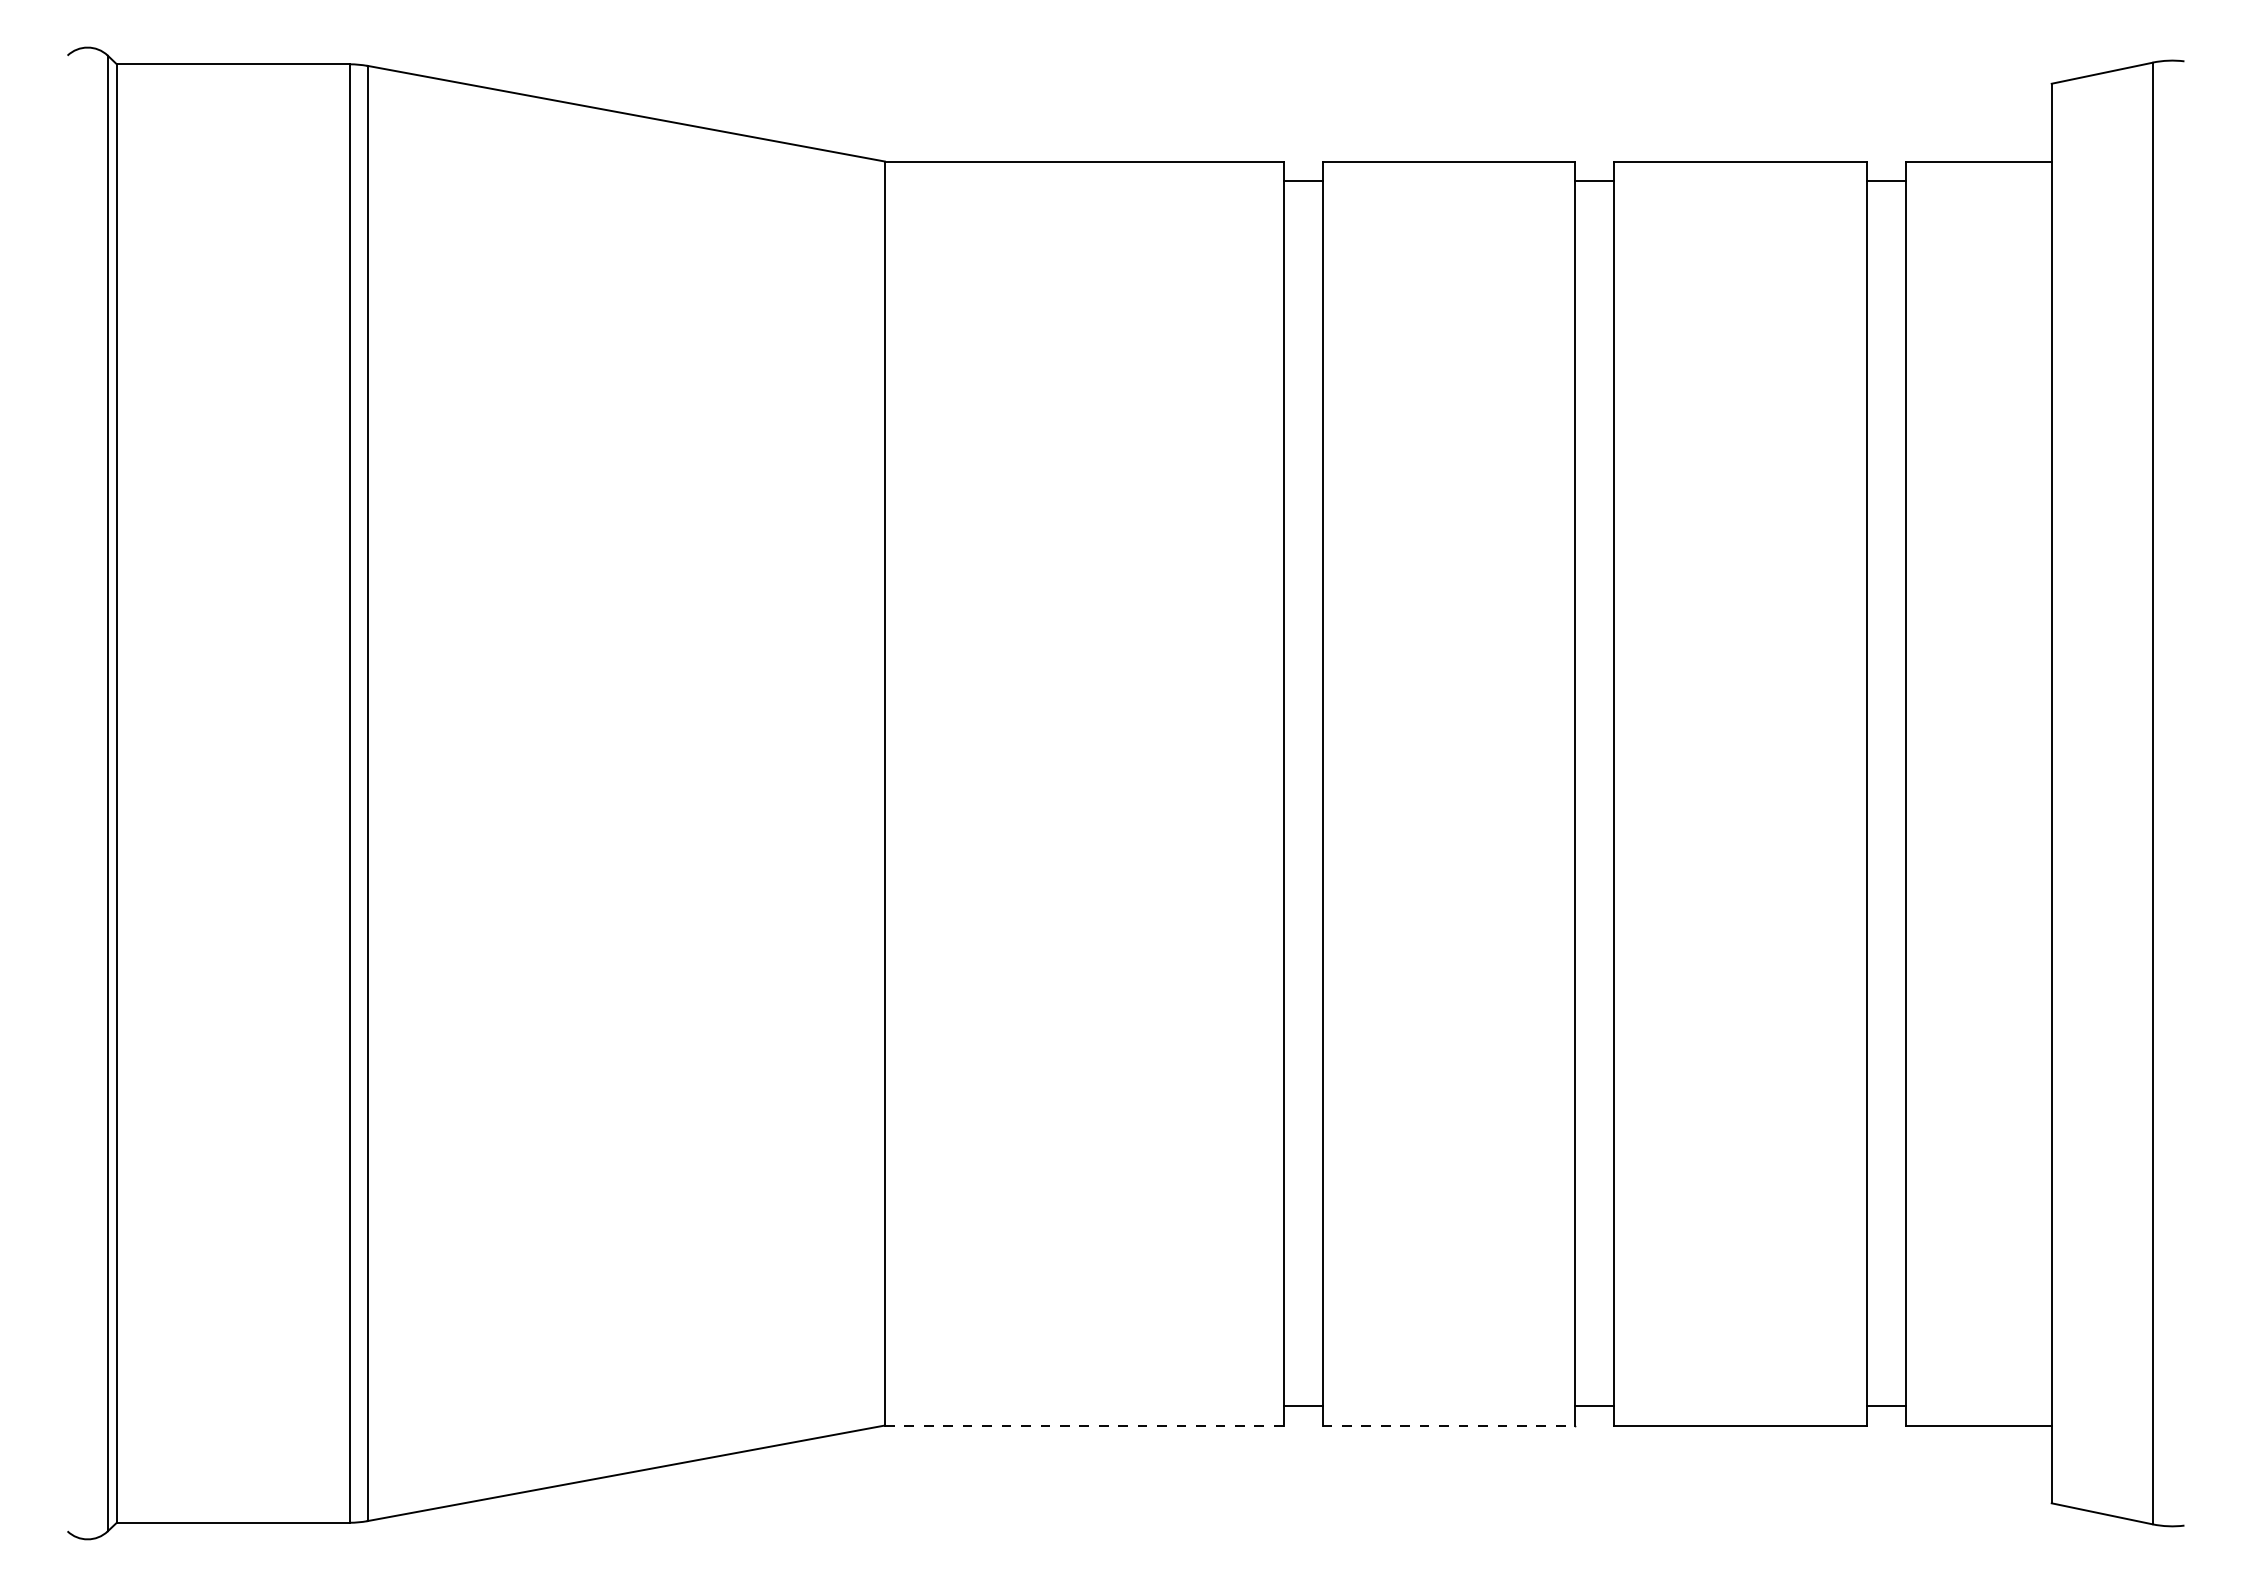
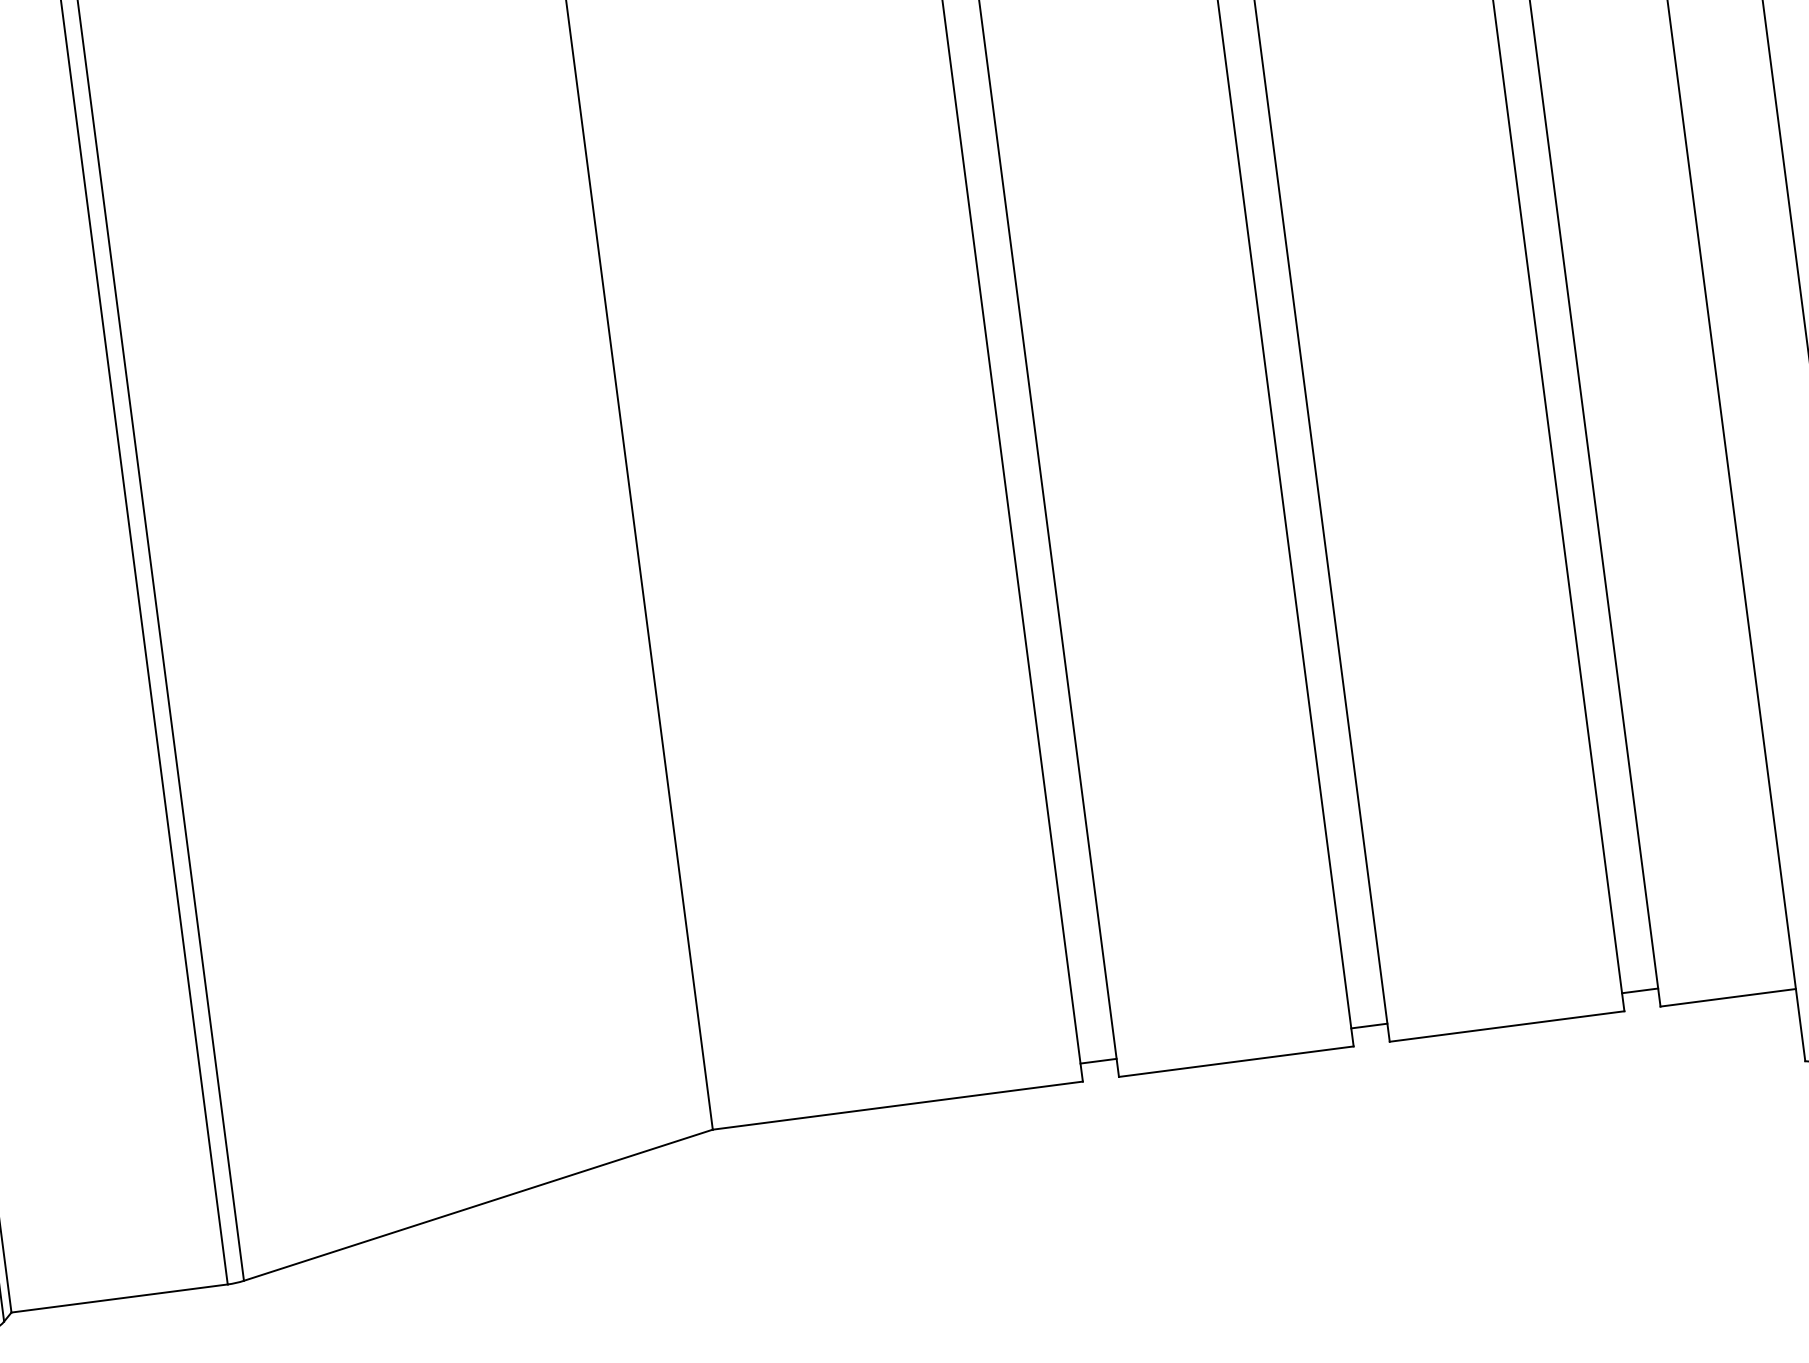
line: (1084, 1425) -> (898, 1105), dashed -> solid
line: (1449, 1425) -> (1236, 1061), dashed -> solid

